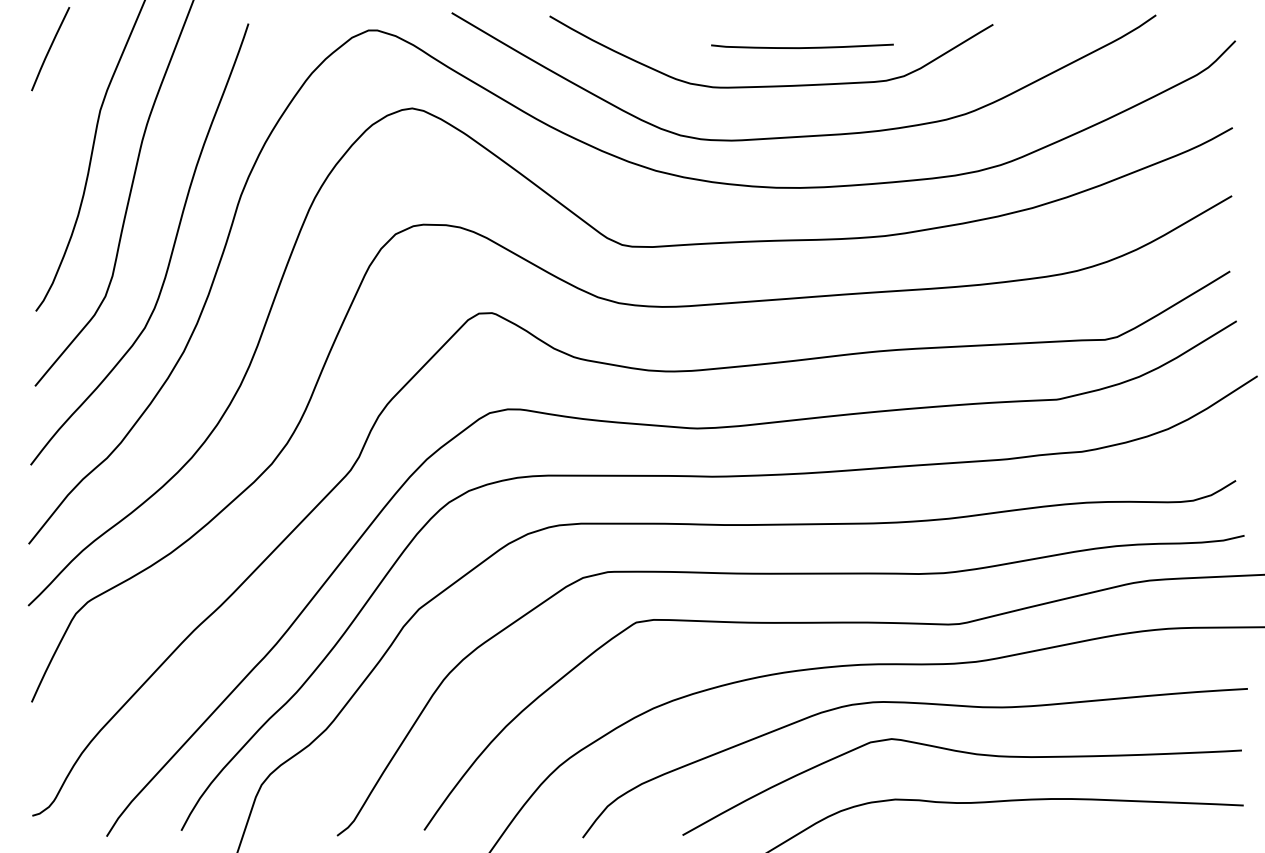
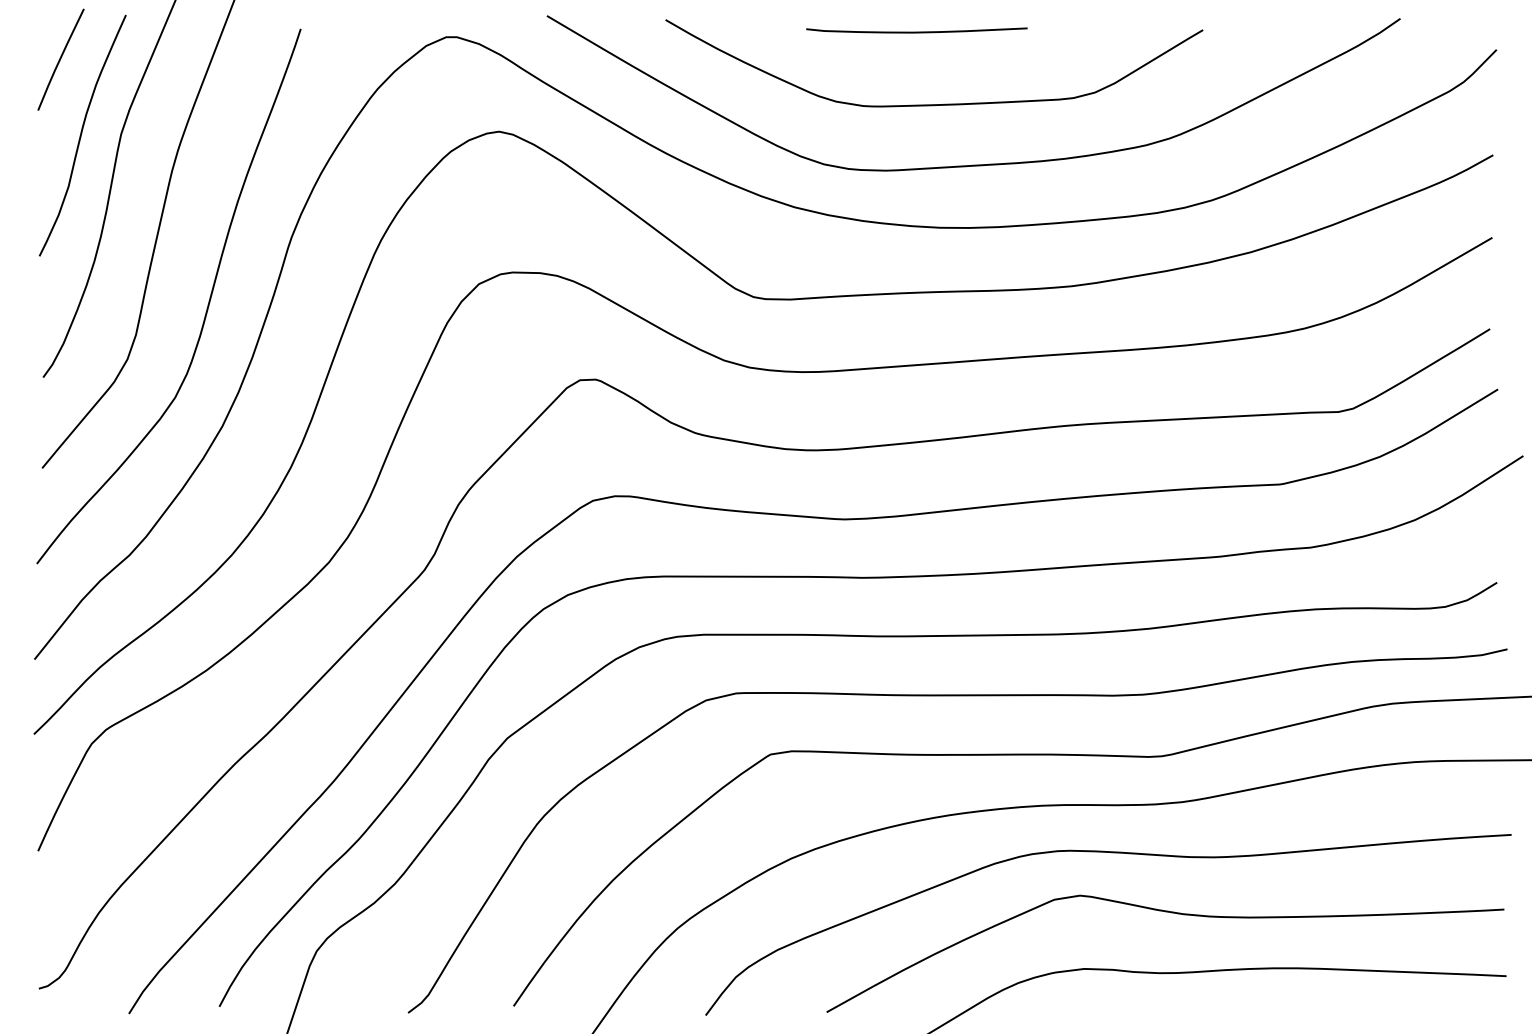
curve: (802, 47) -> (916, 31), moved
curve: (67, 111) -> (81, 135), added

